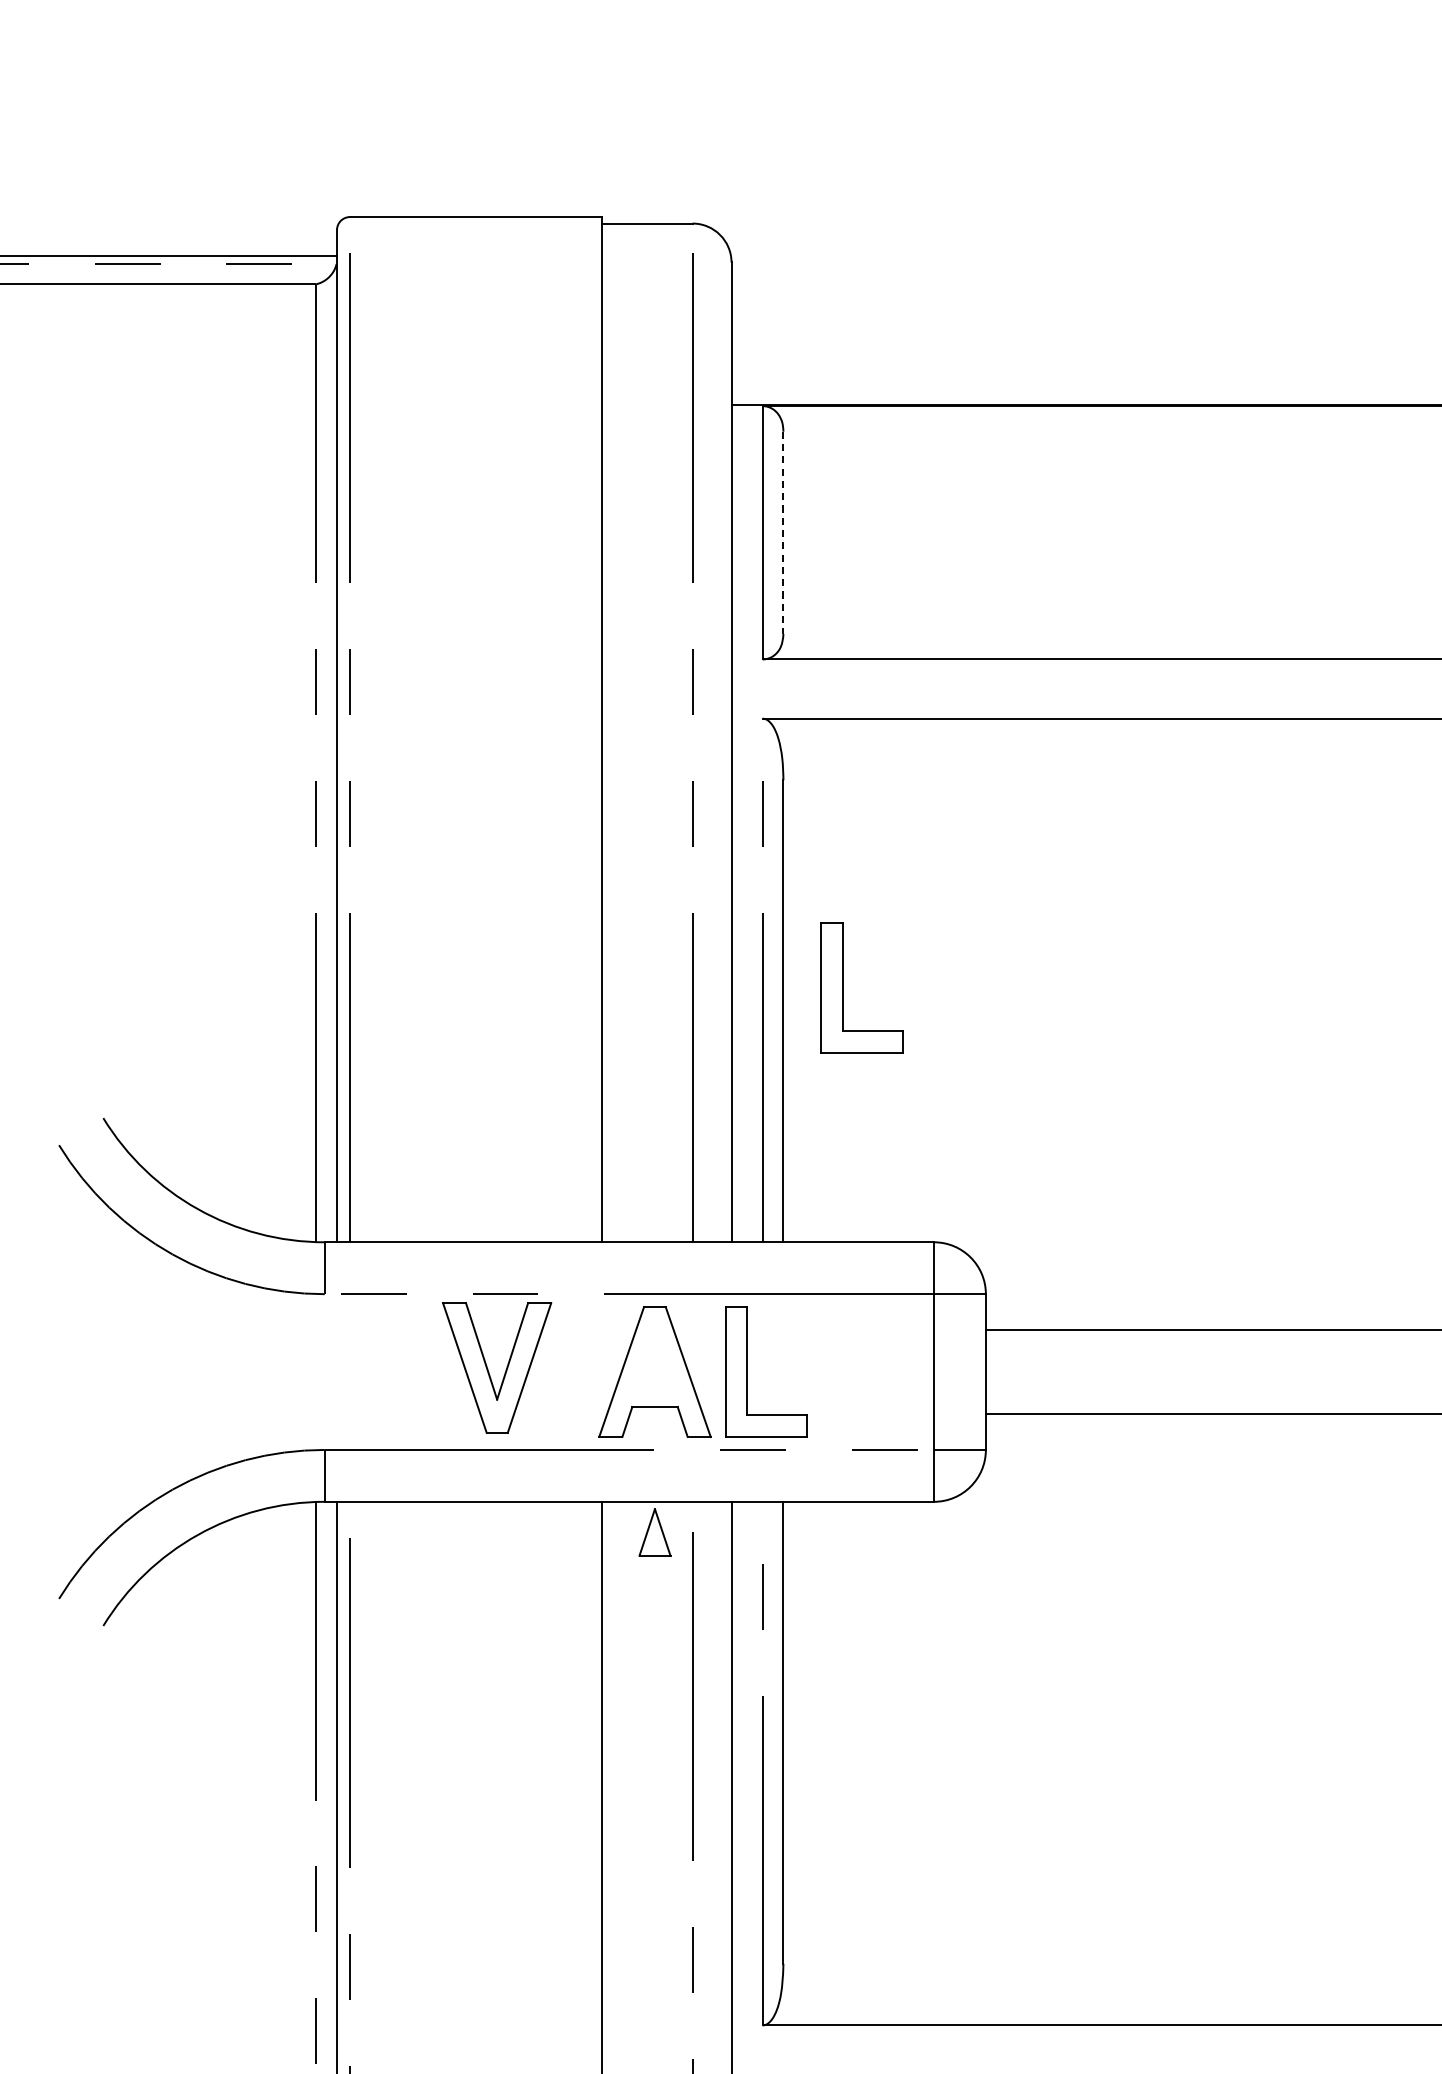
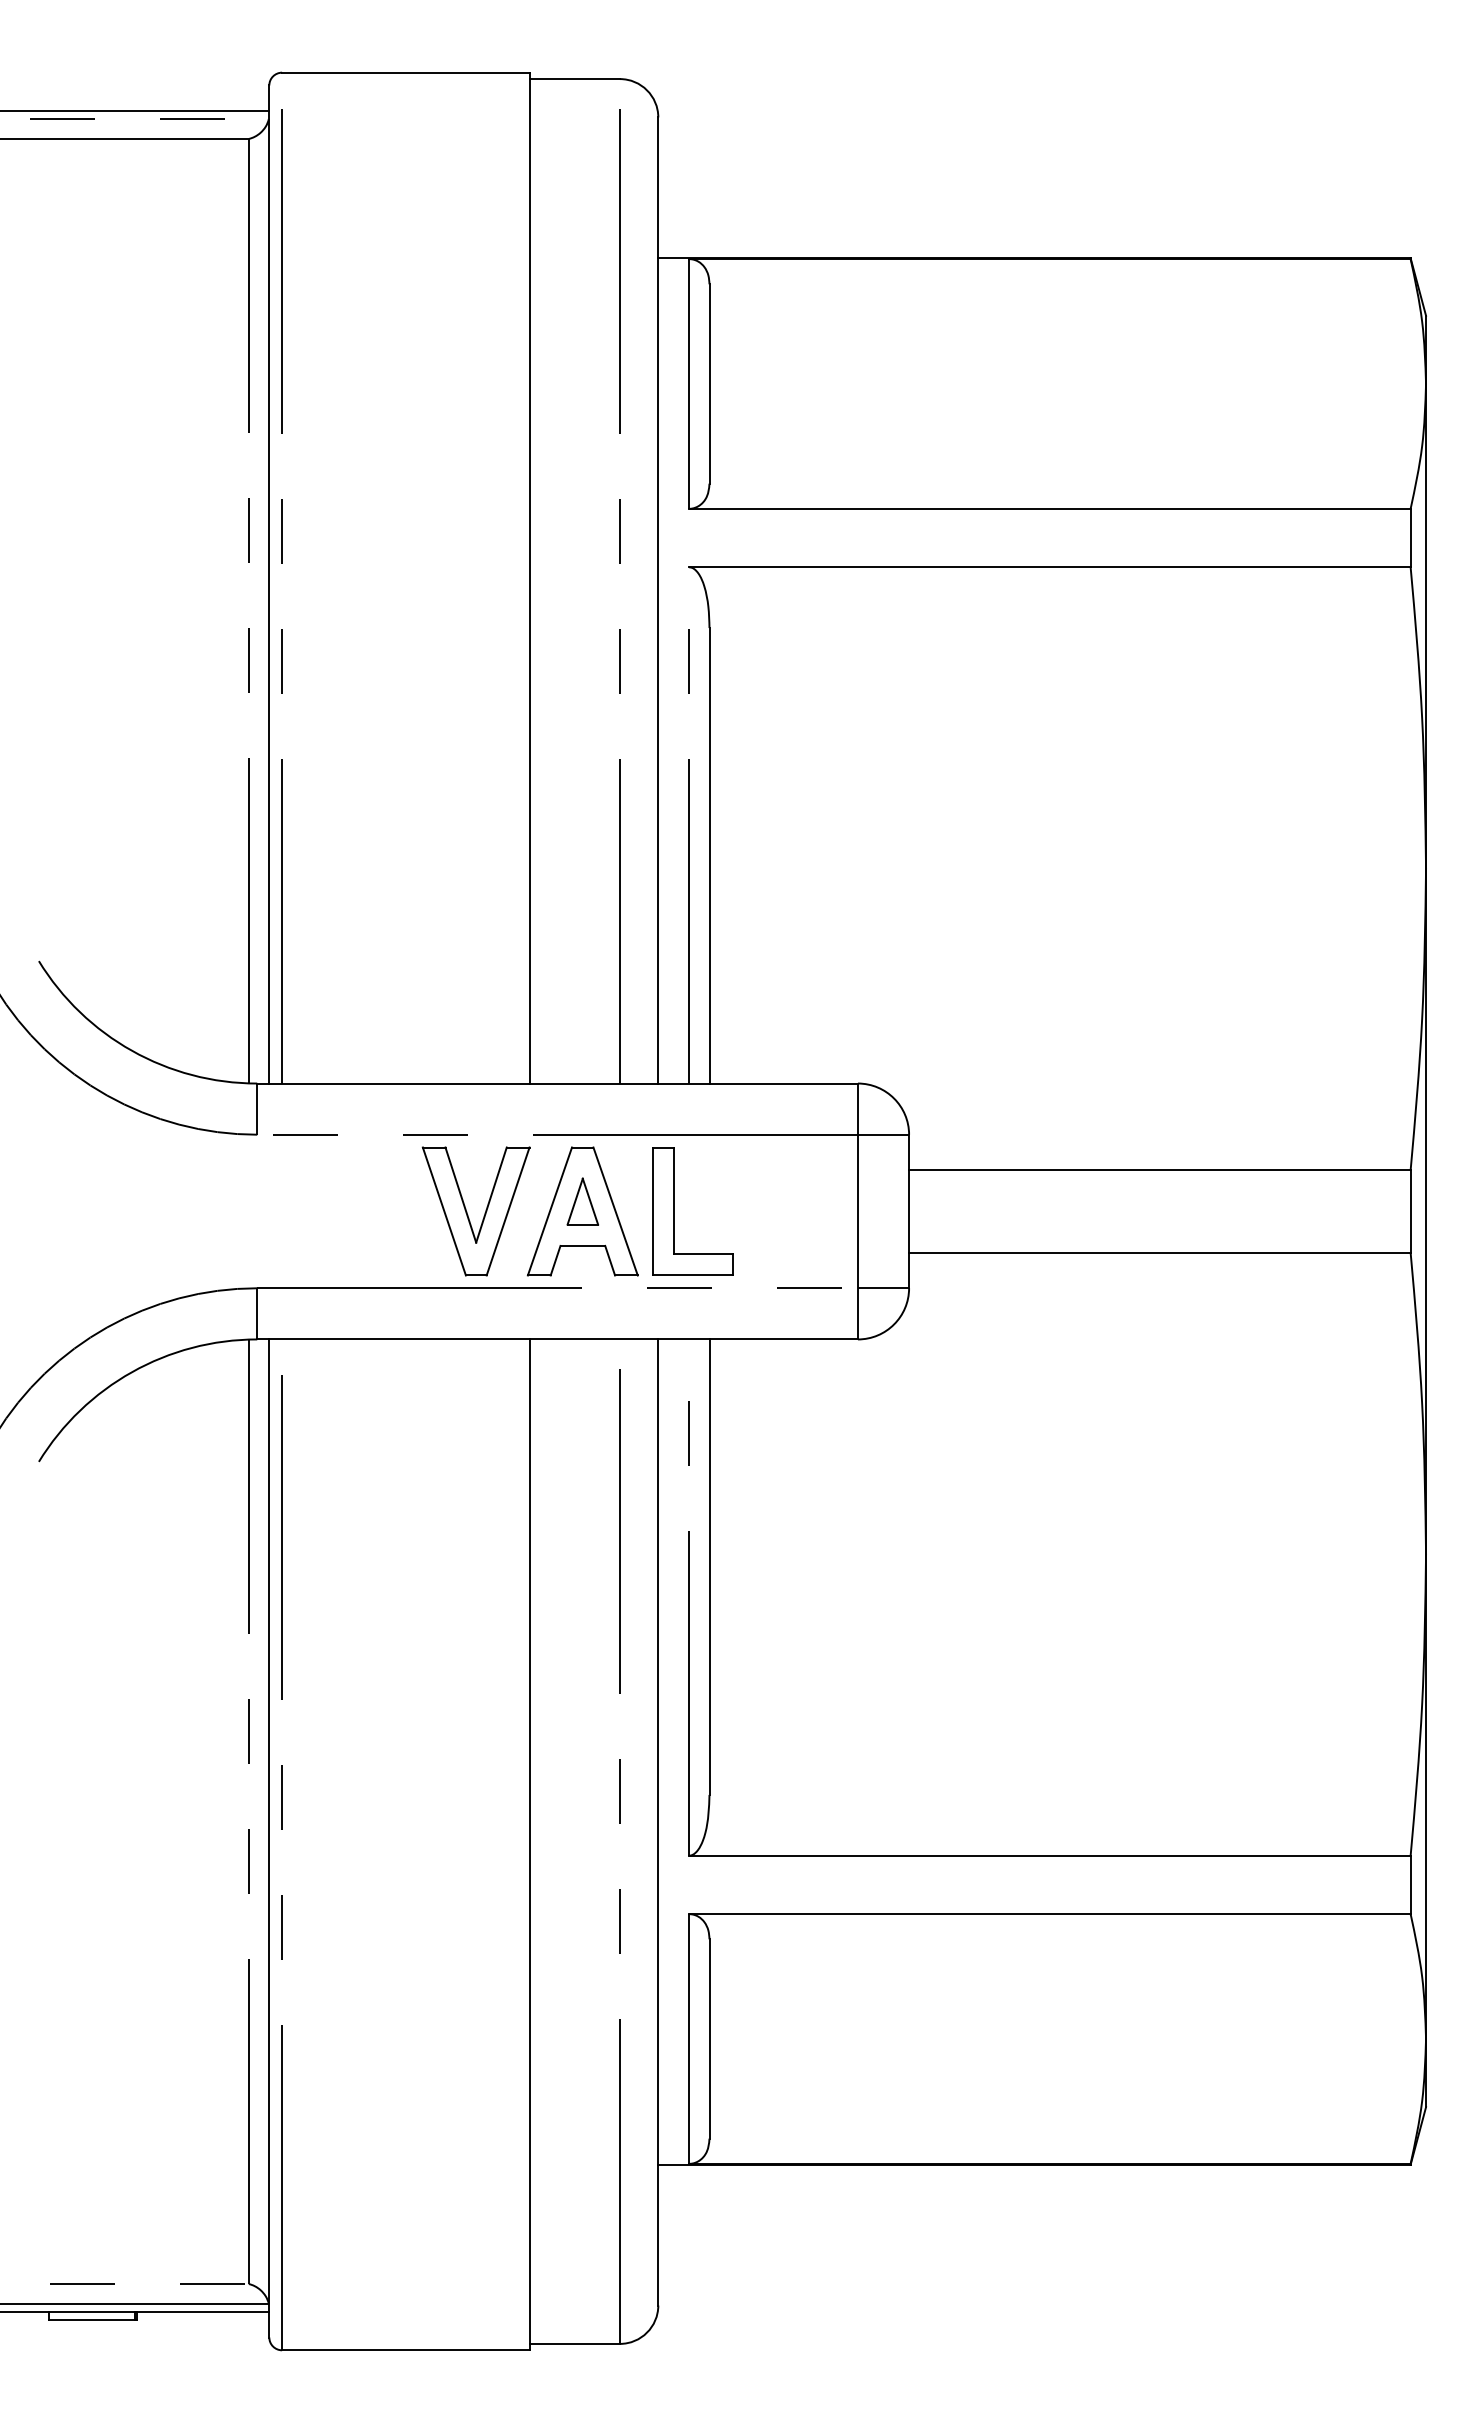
line: (783, 533) -> (709, 384), dashed -> solid
part: (843, 987) -> (768, 832), removed
part: (489, 1371) -> (468, 1214), moved
part: (654, 1532) -> (582, 1201), moved

